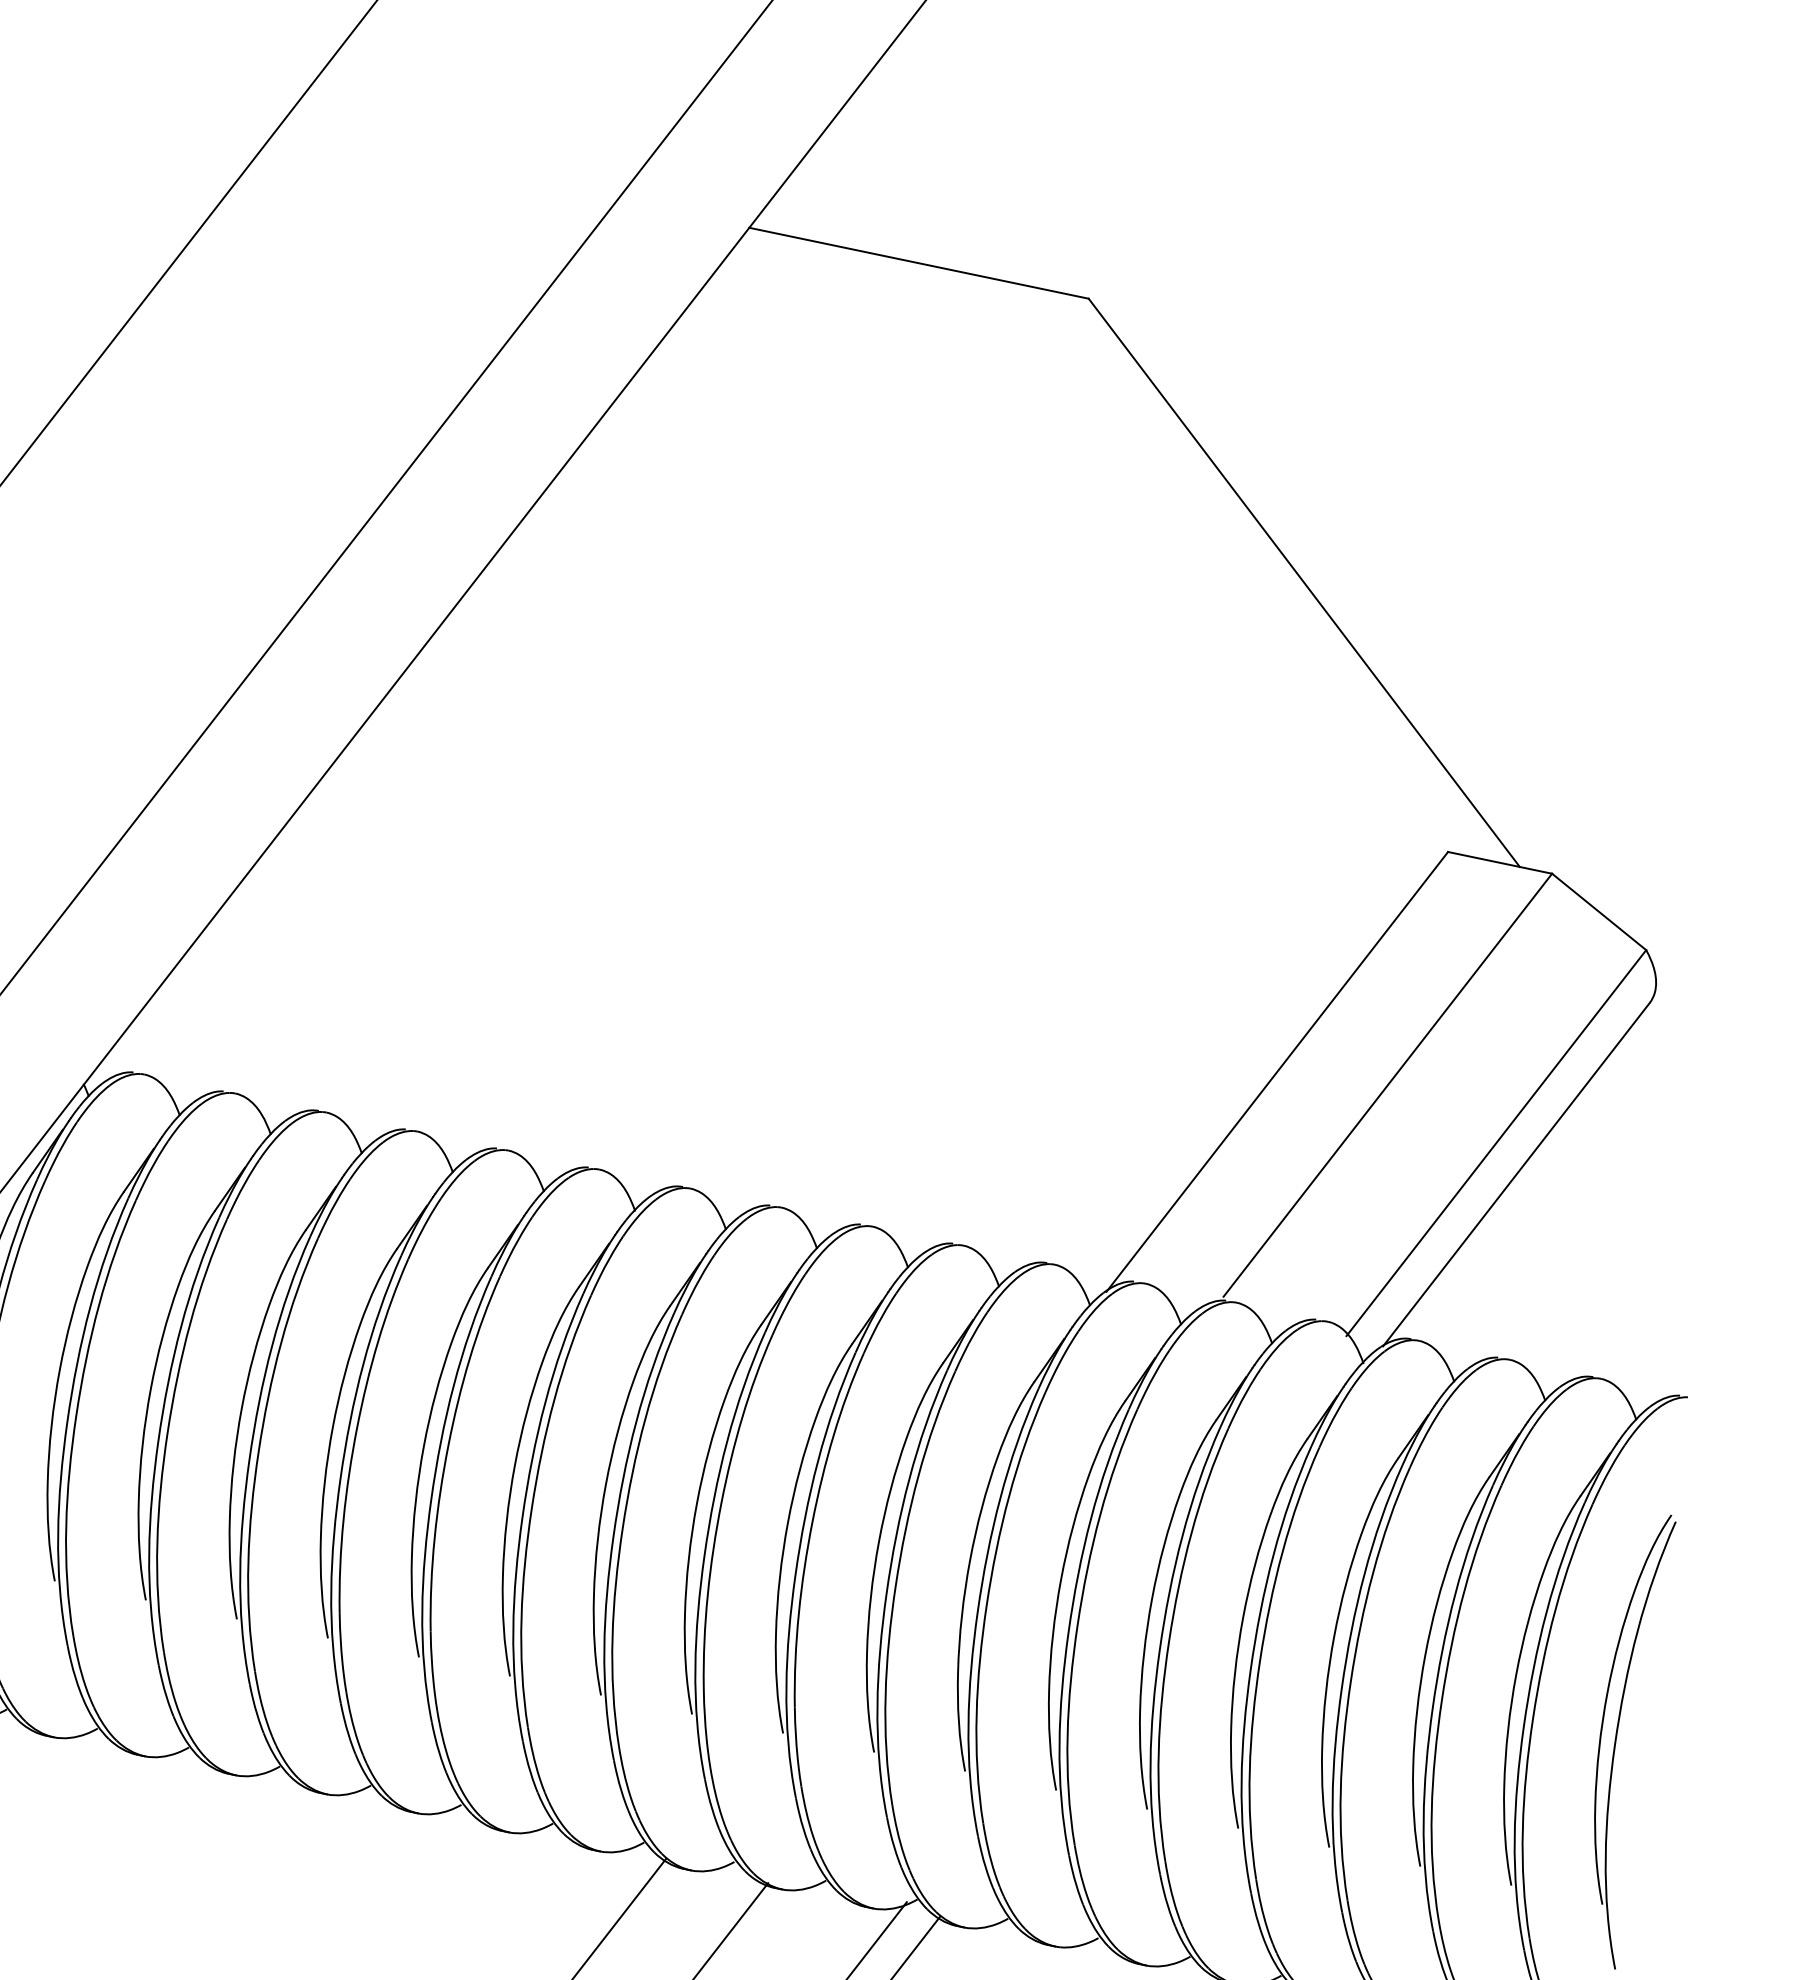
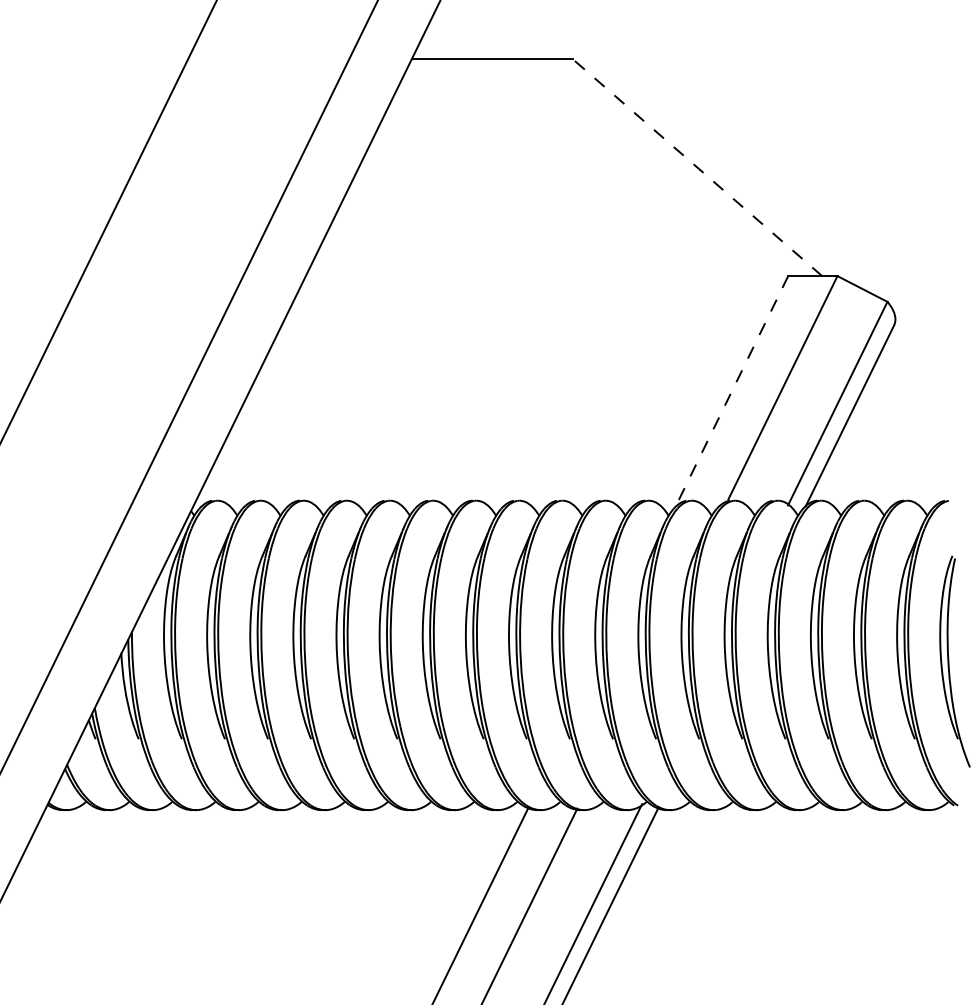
line: (1304, 582) -> (697, 167), solid -> dashed
line: (1277, 1072) -> (731, 392), solid -> dashed

